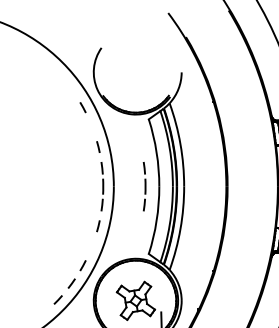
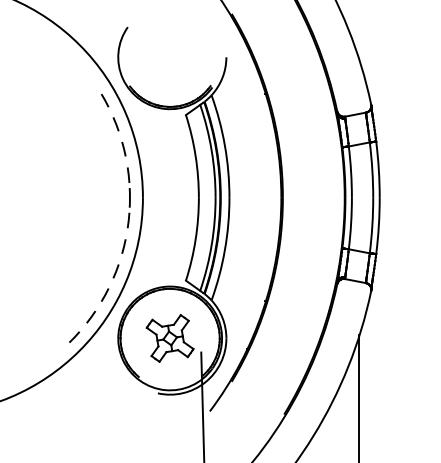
line: (91, 127) -> (115, 124), added
part: (144, 186) -> (180, 197), removed
line: (91, 246) -> (115, 271), added

